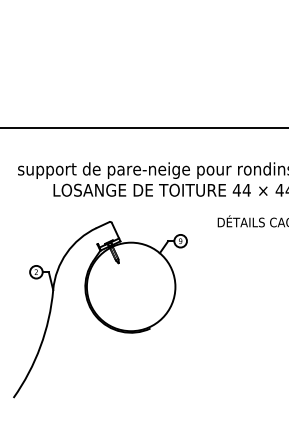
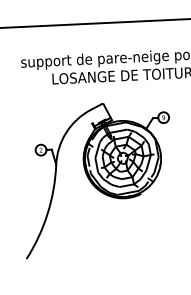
hatch: (130, 287) -> (122, 159), added

